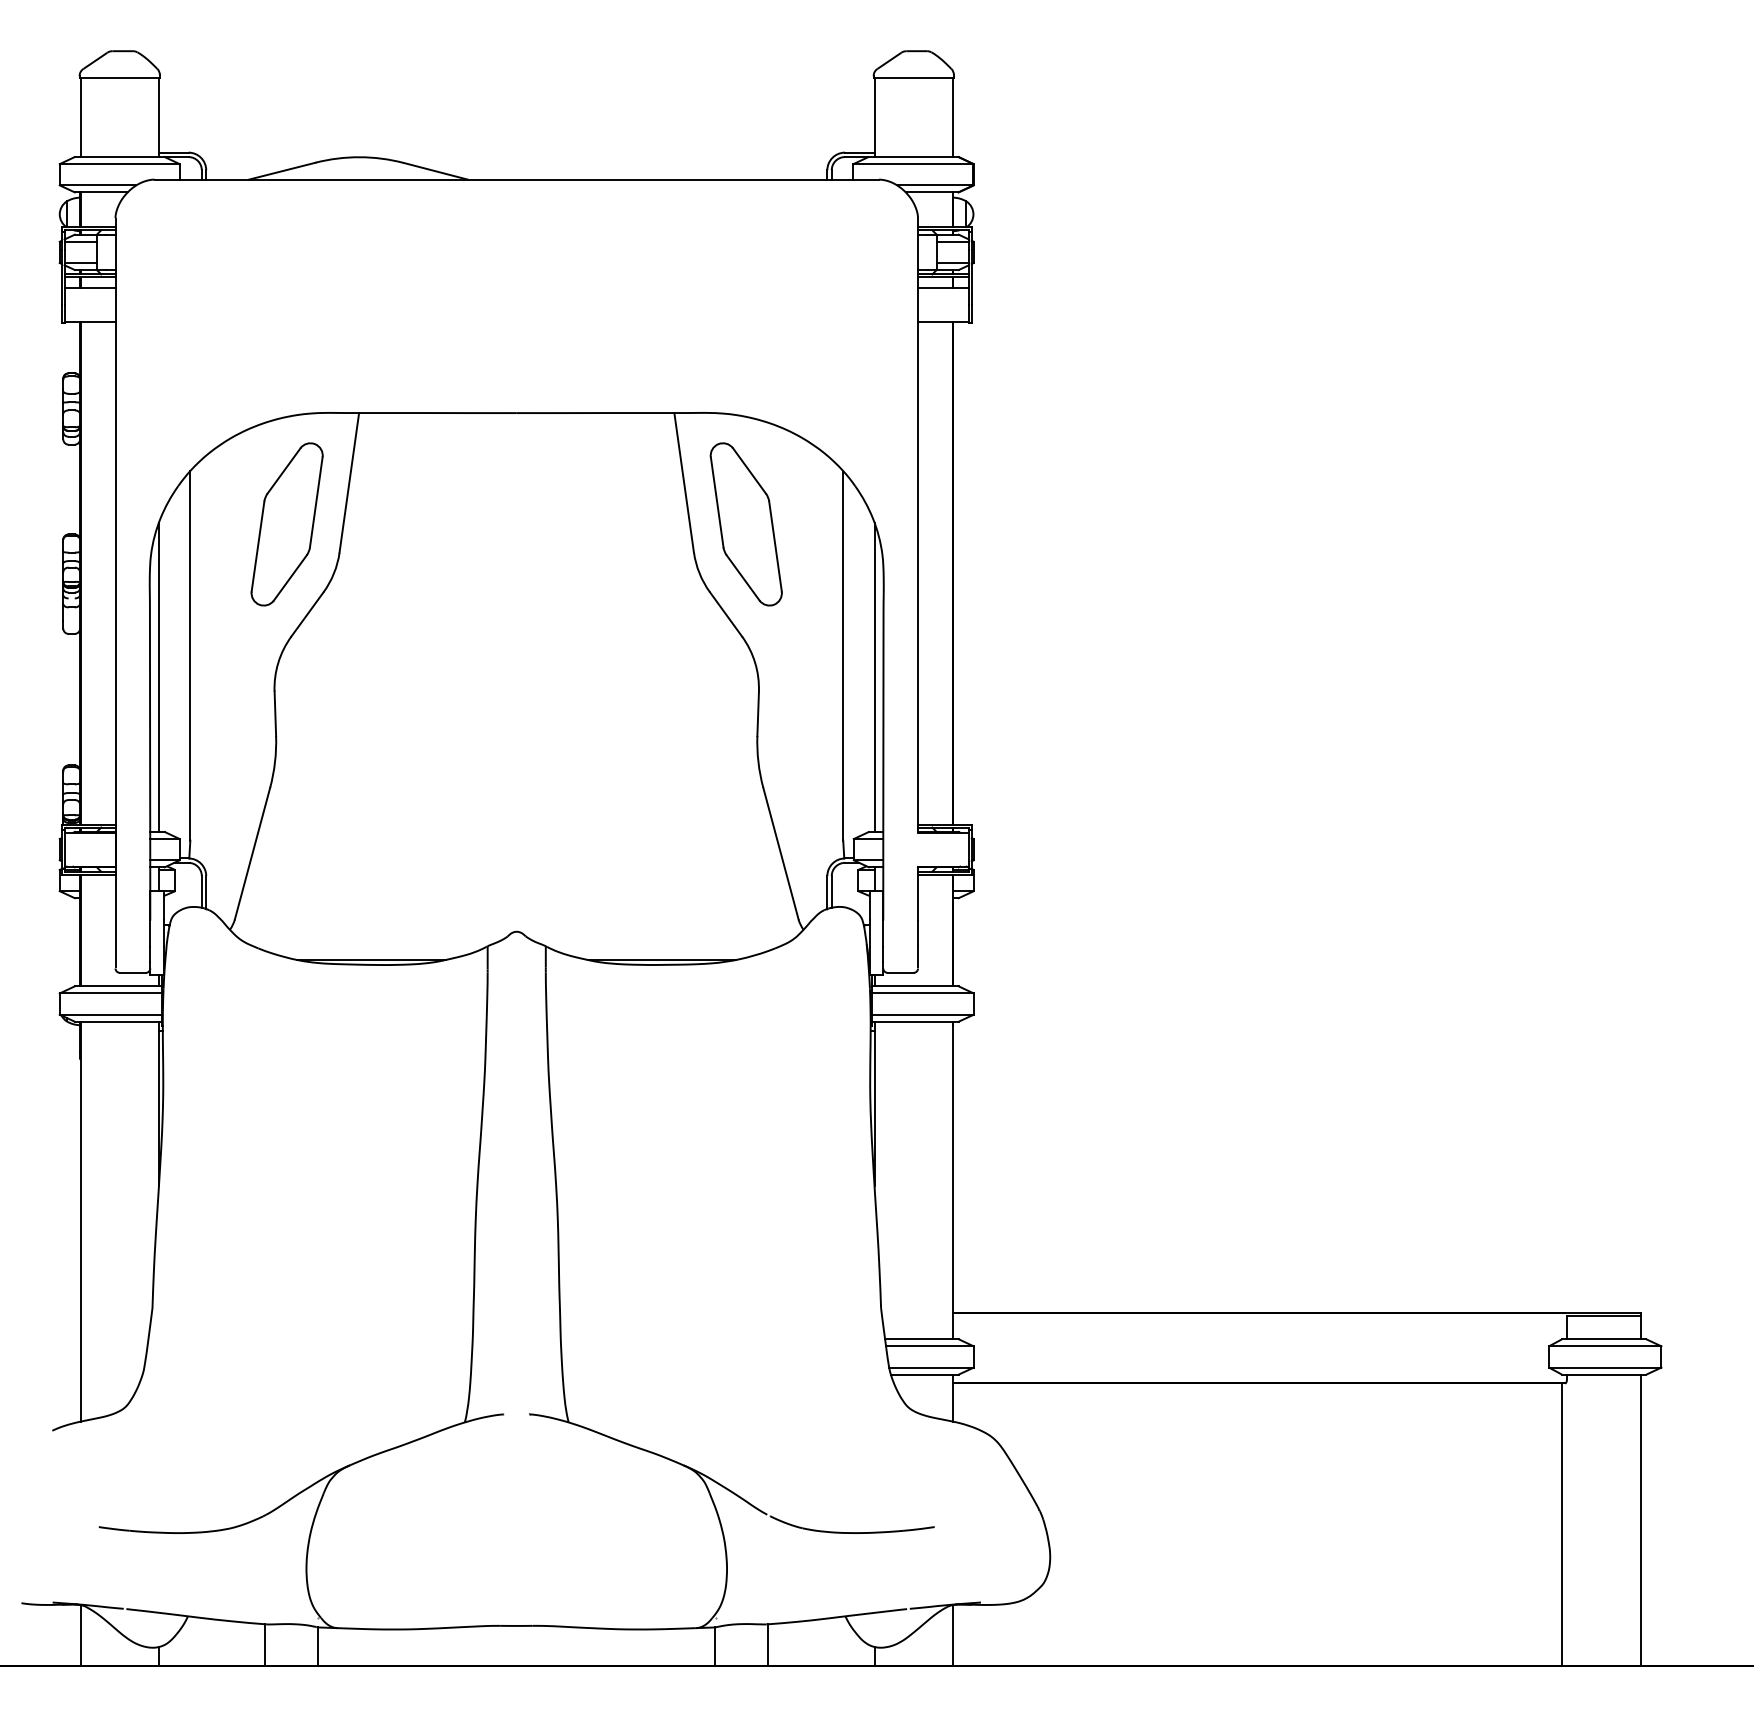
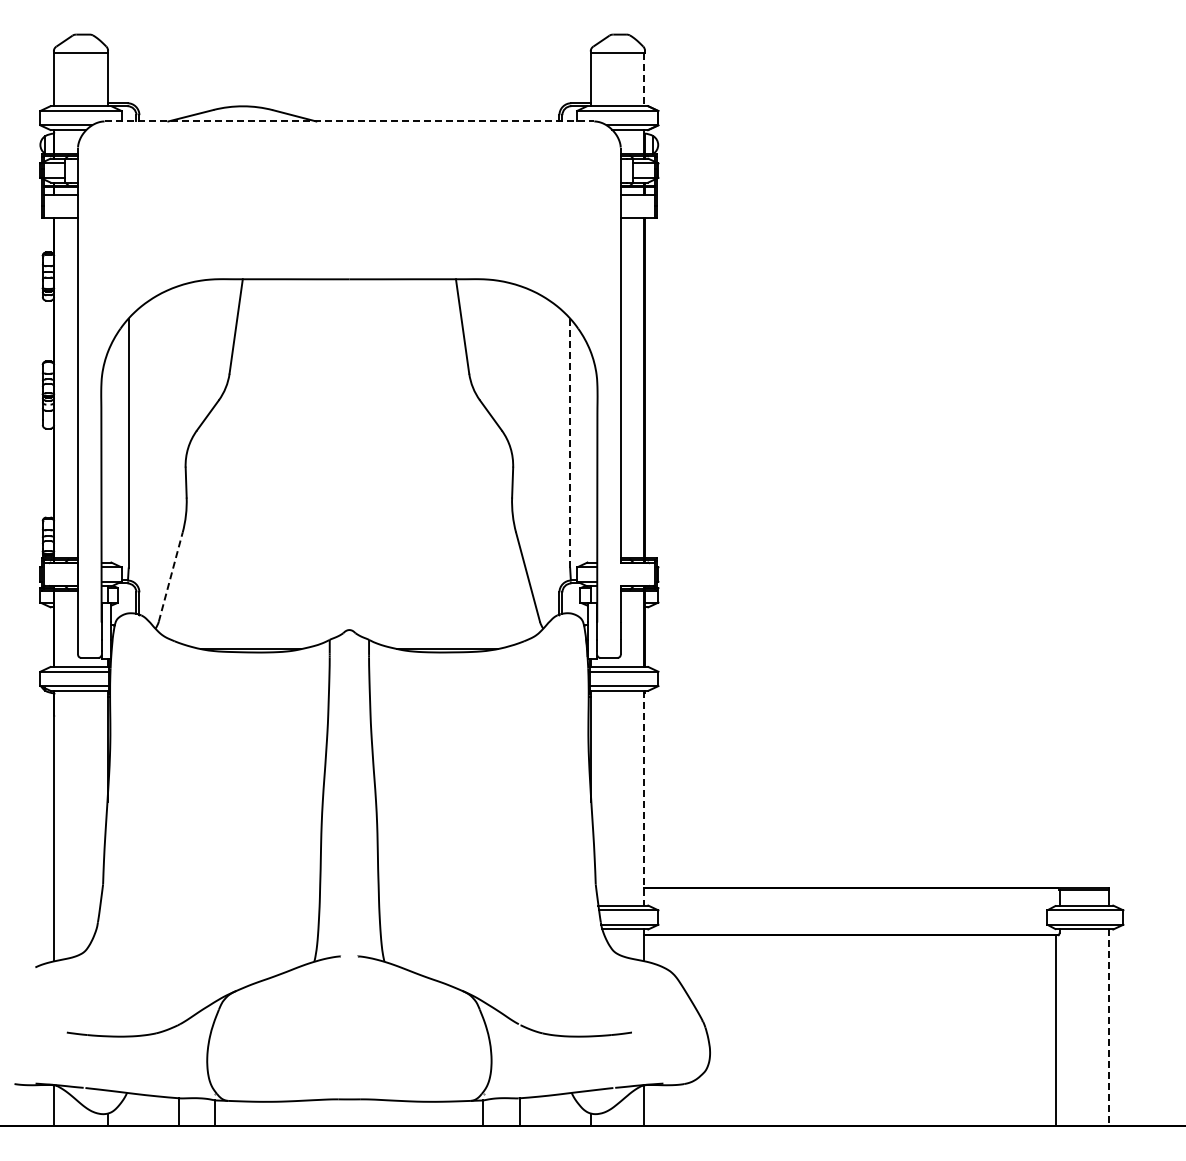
line: (953, 117) -> (644, 79), solid -> dashed
line: (516, 179) -> (349, 121), solid -> dashed
part: (287, 524) -> (194, 354), removed
part: (746, 524) -> (504, 354), removed
line: (843, 655) -> (570, 443), solid -> dashed
line: (158, 676) -> (107, 457), removed
line: (874, 676) -> (591, 457), removed
line: (252, 852) -> (170, 576), solid -> dashed
line: (953, 1180) -> (644, 798), solid -> dashed
line: (1640, 1521) -> (1109, 1028), solid -> dashed

